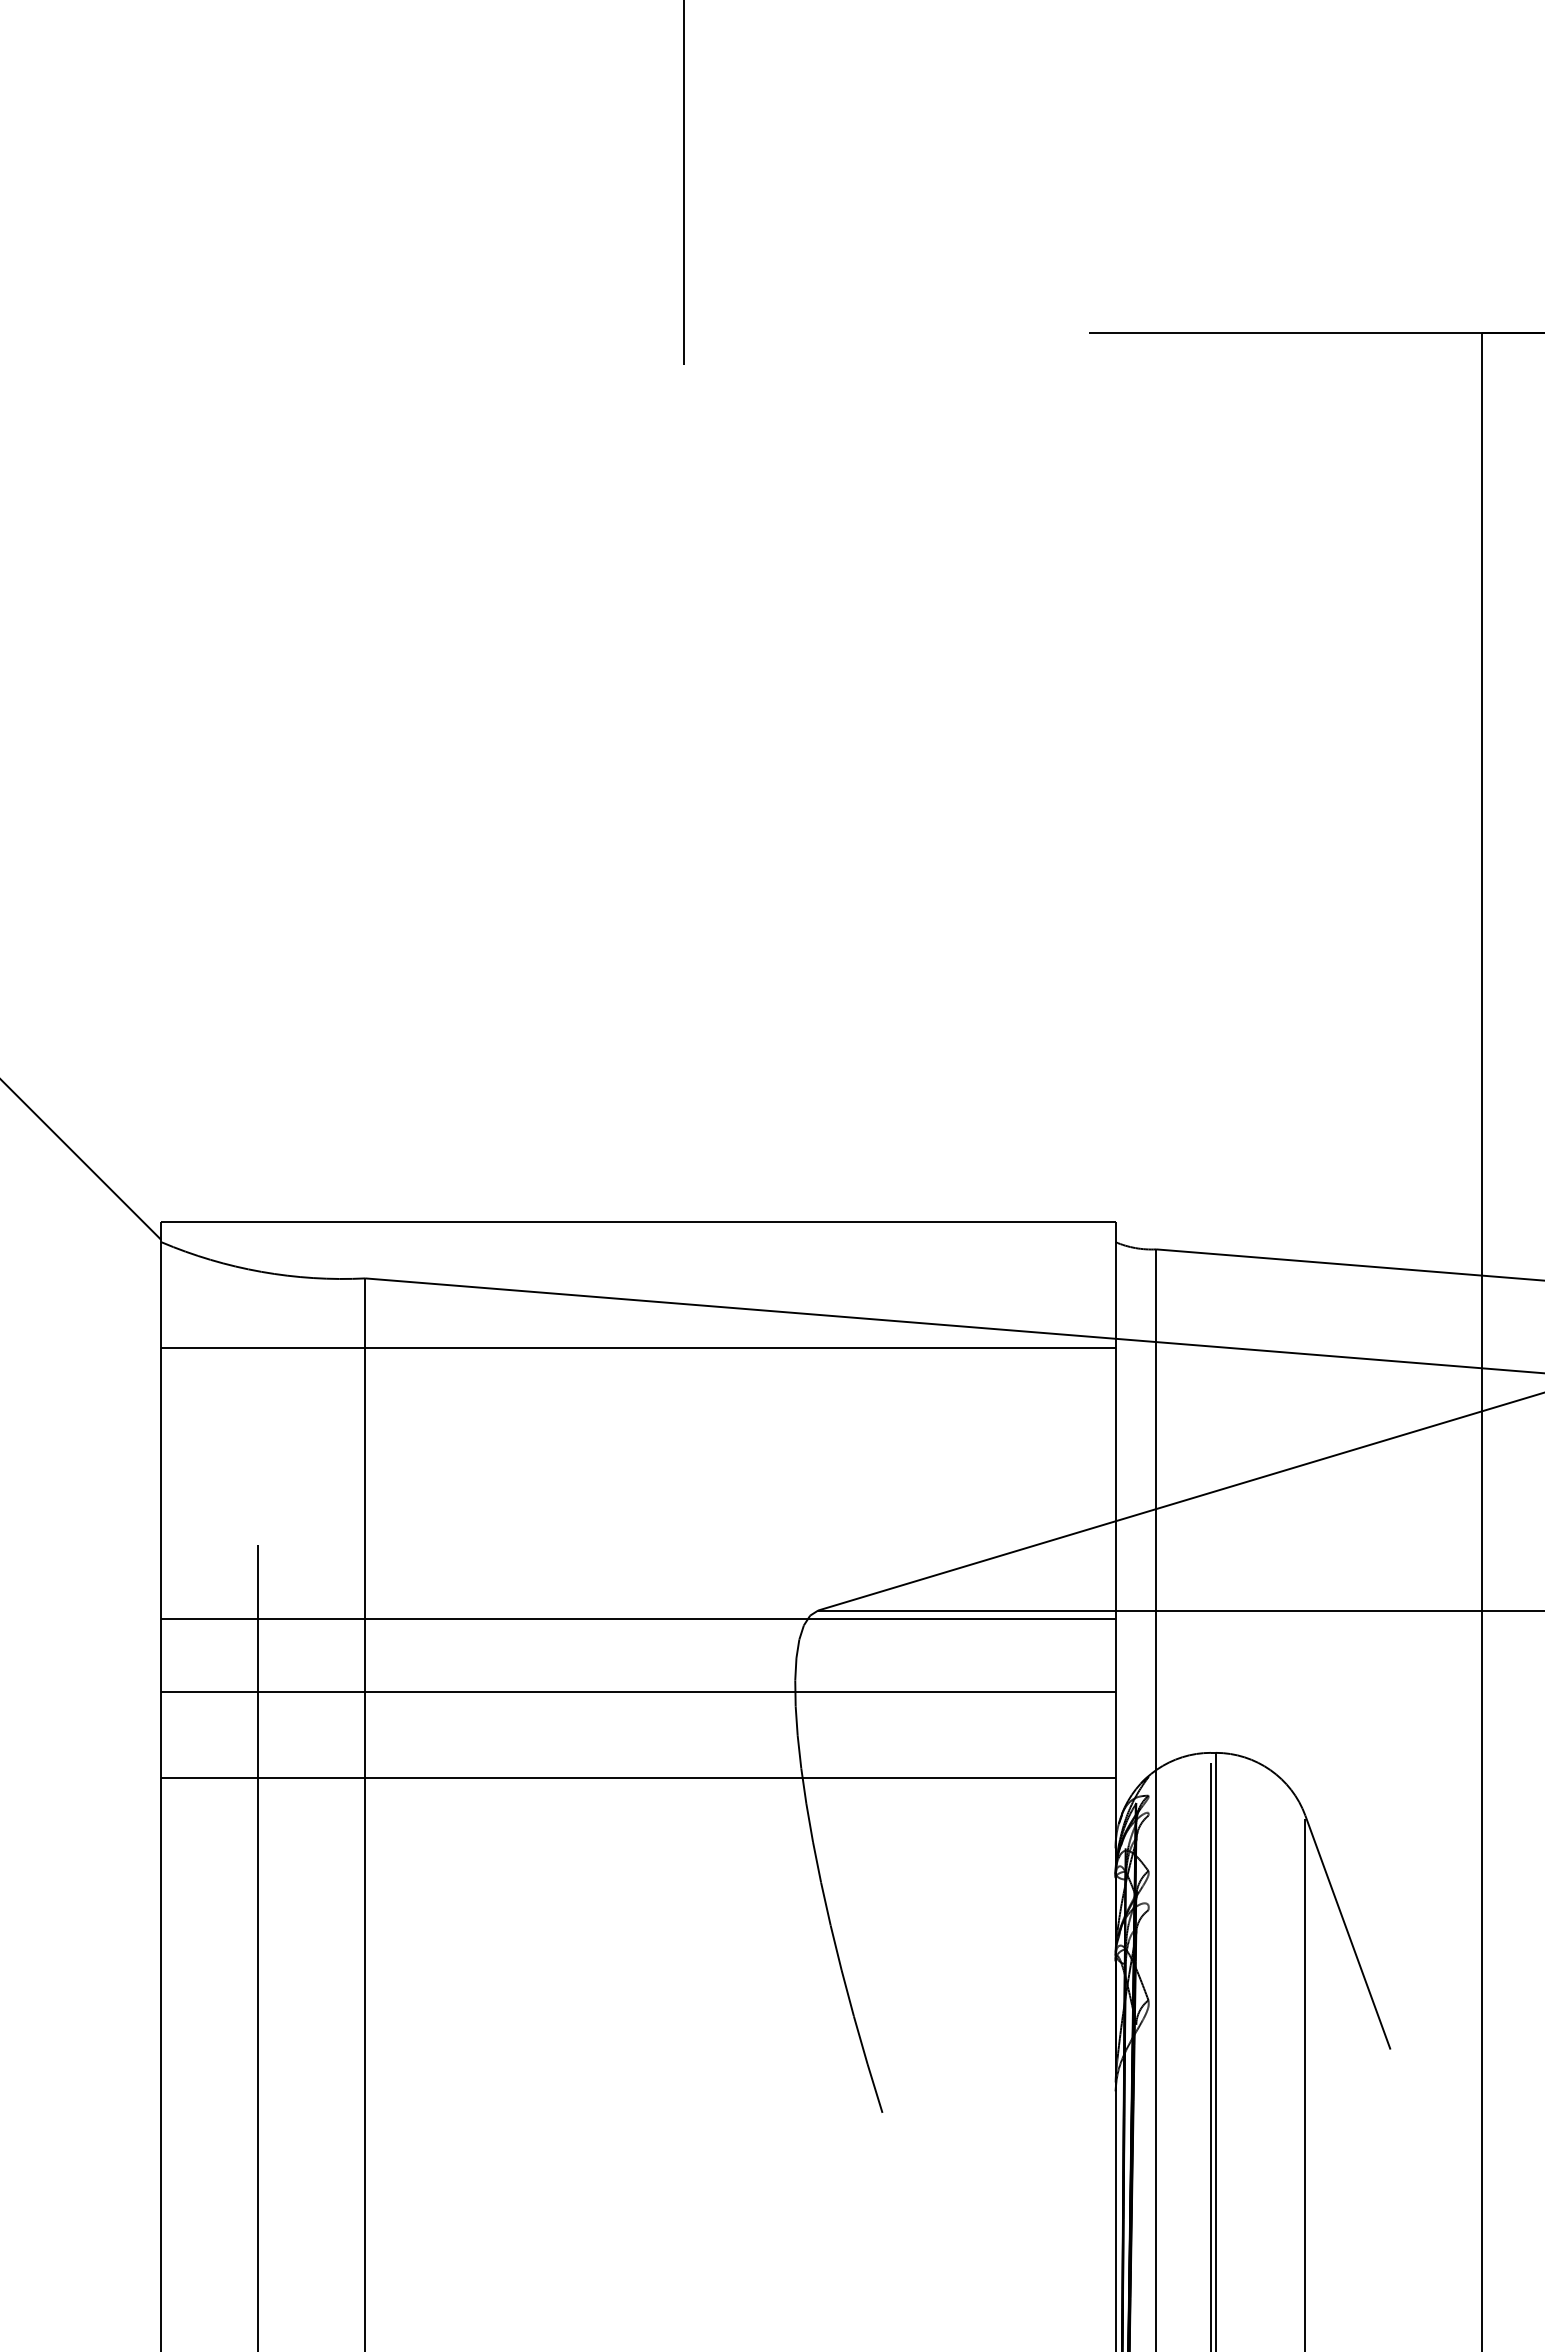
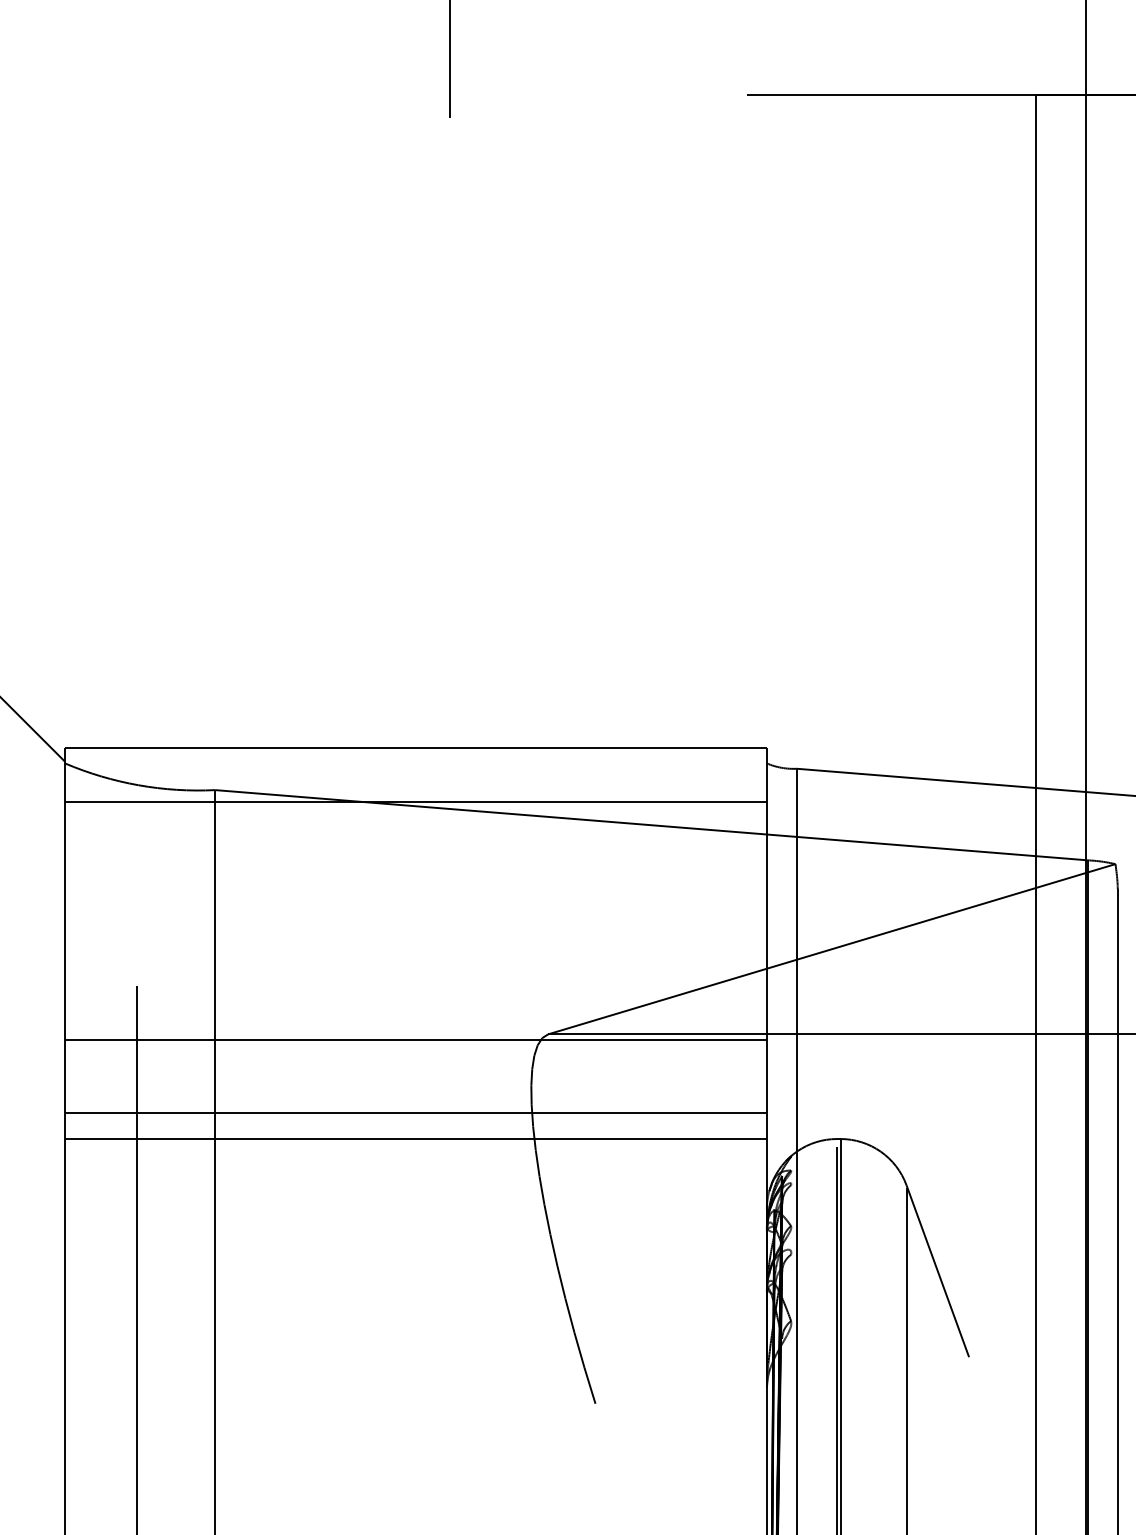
line: (638, 1347) -> (416, 801), moved
line: (638, 1691) -> (416, 1138), moved
line: (638, 1777) -> (416, 1112), moved

